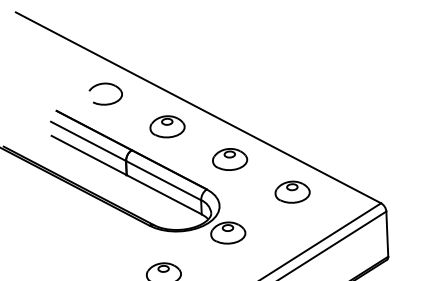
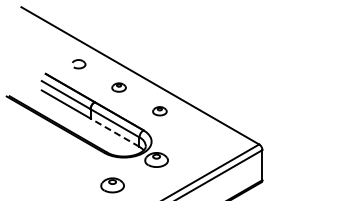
part: (105, 94) -> (78, 64), size x0.6
part: (166, 126) -> (118, 87), size x0.6
part: (229, 160) -> (159, 111), size x0.6
part: (292, 192) -> (200, 134), removed
line: (163, 194) -> (114, 132), solid -> dashed

